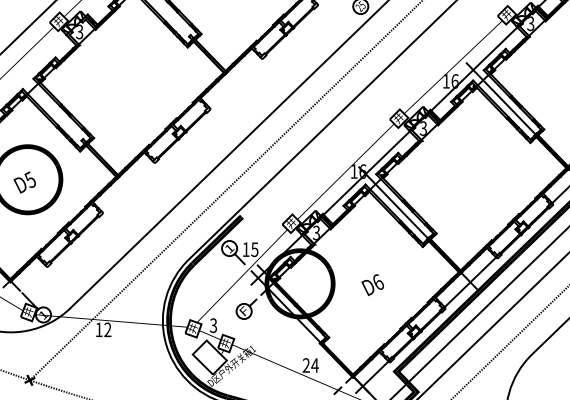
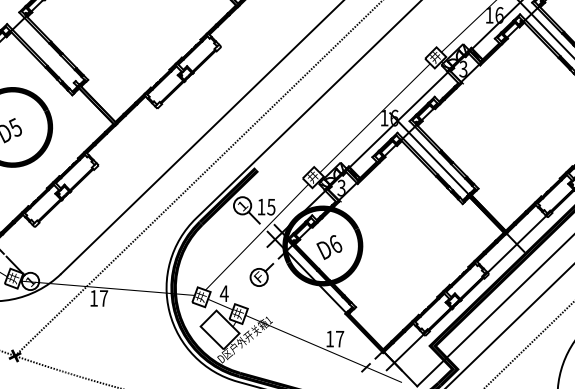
text: (372, 284) -> (329, 246), moved
text: (213, 325) -> (224, 293), 3 -> 4
text: (107, 329) -> (103, 298), 12 -> 17
text: (310, 365) -> (334, 339), 24 -> 17

